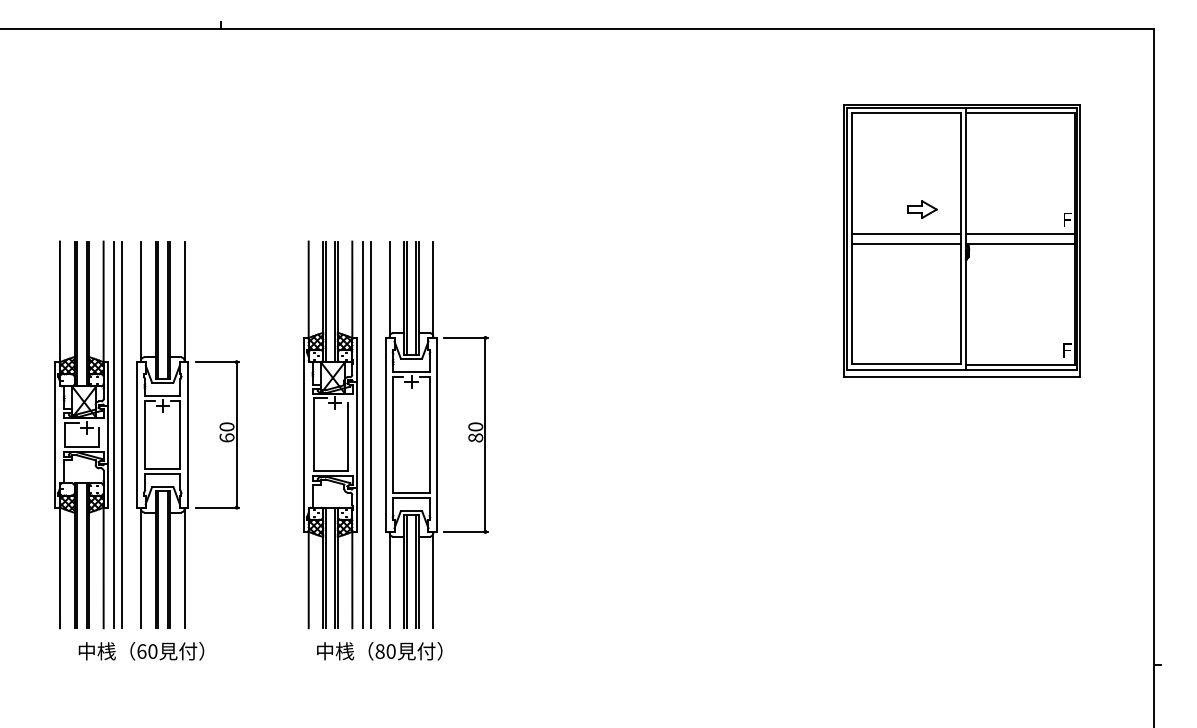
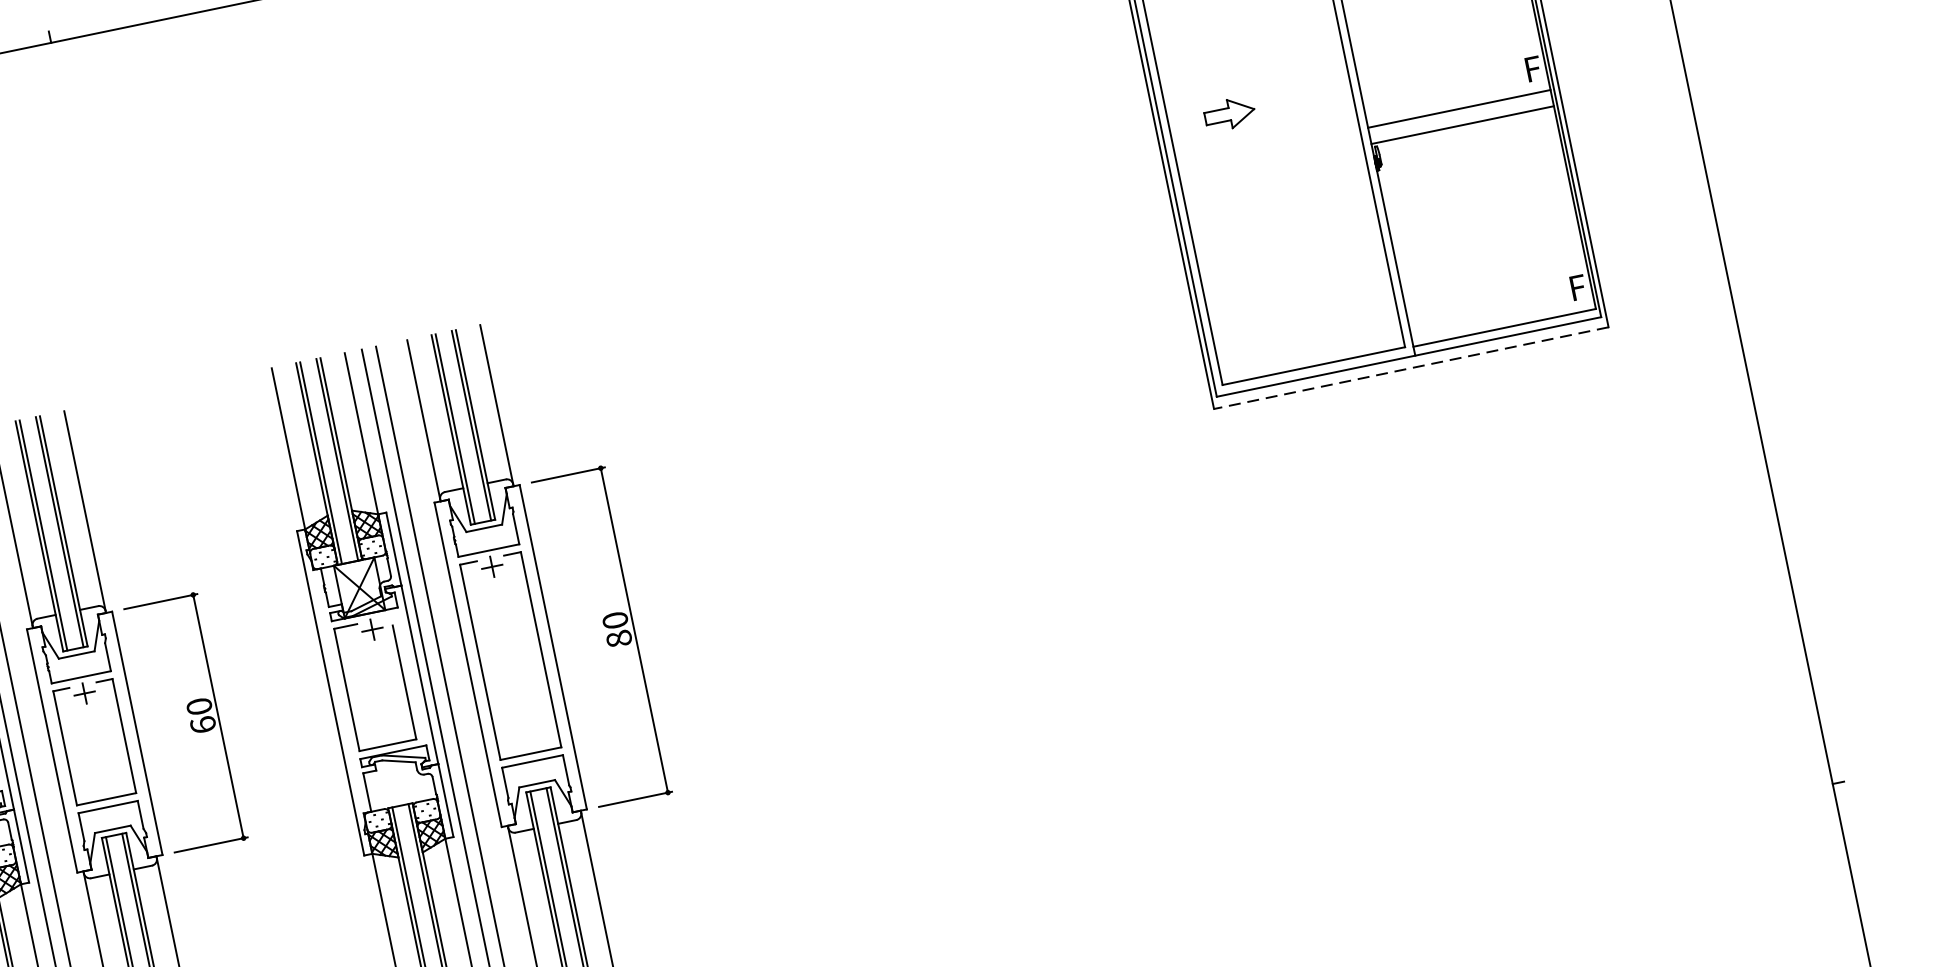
part: (922, 209) -> (1230, 113), moved
line: (905, 233) -> (1267, 148), removed
line: (905, 243) -> (1270, 164), removed
line: (962, 376) -> (1411, 367), solid -> dashed

